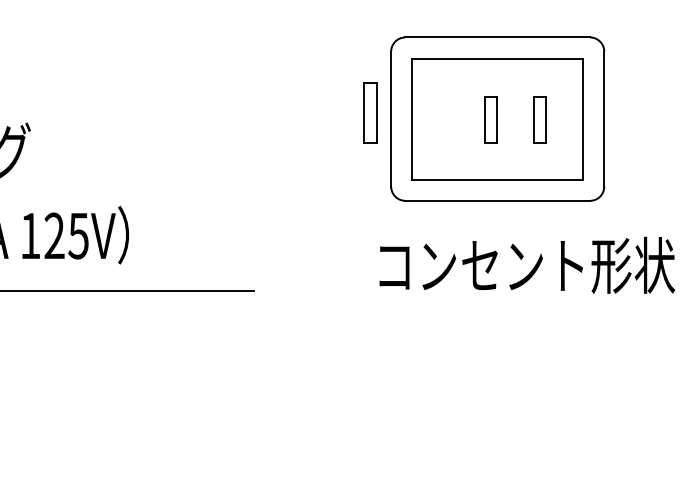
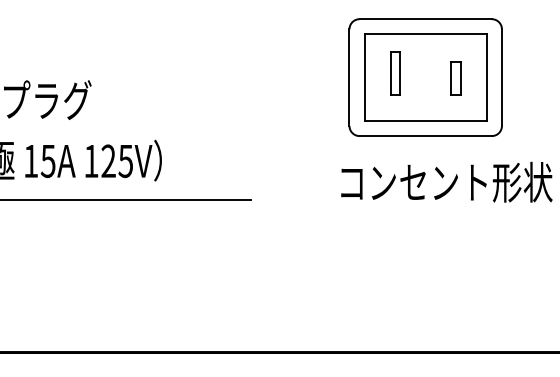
part: (370, 113) -> (395, 73), moved
part: (490, 120) -> (420, 78), removed

